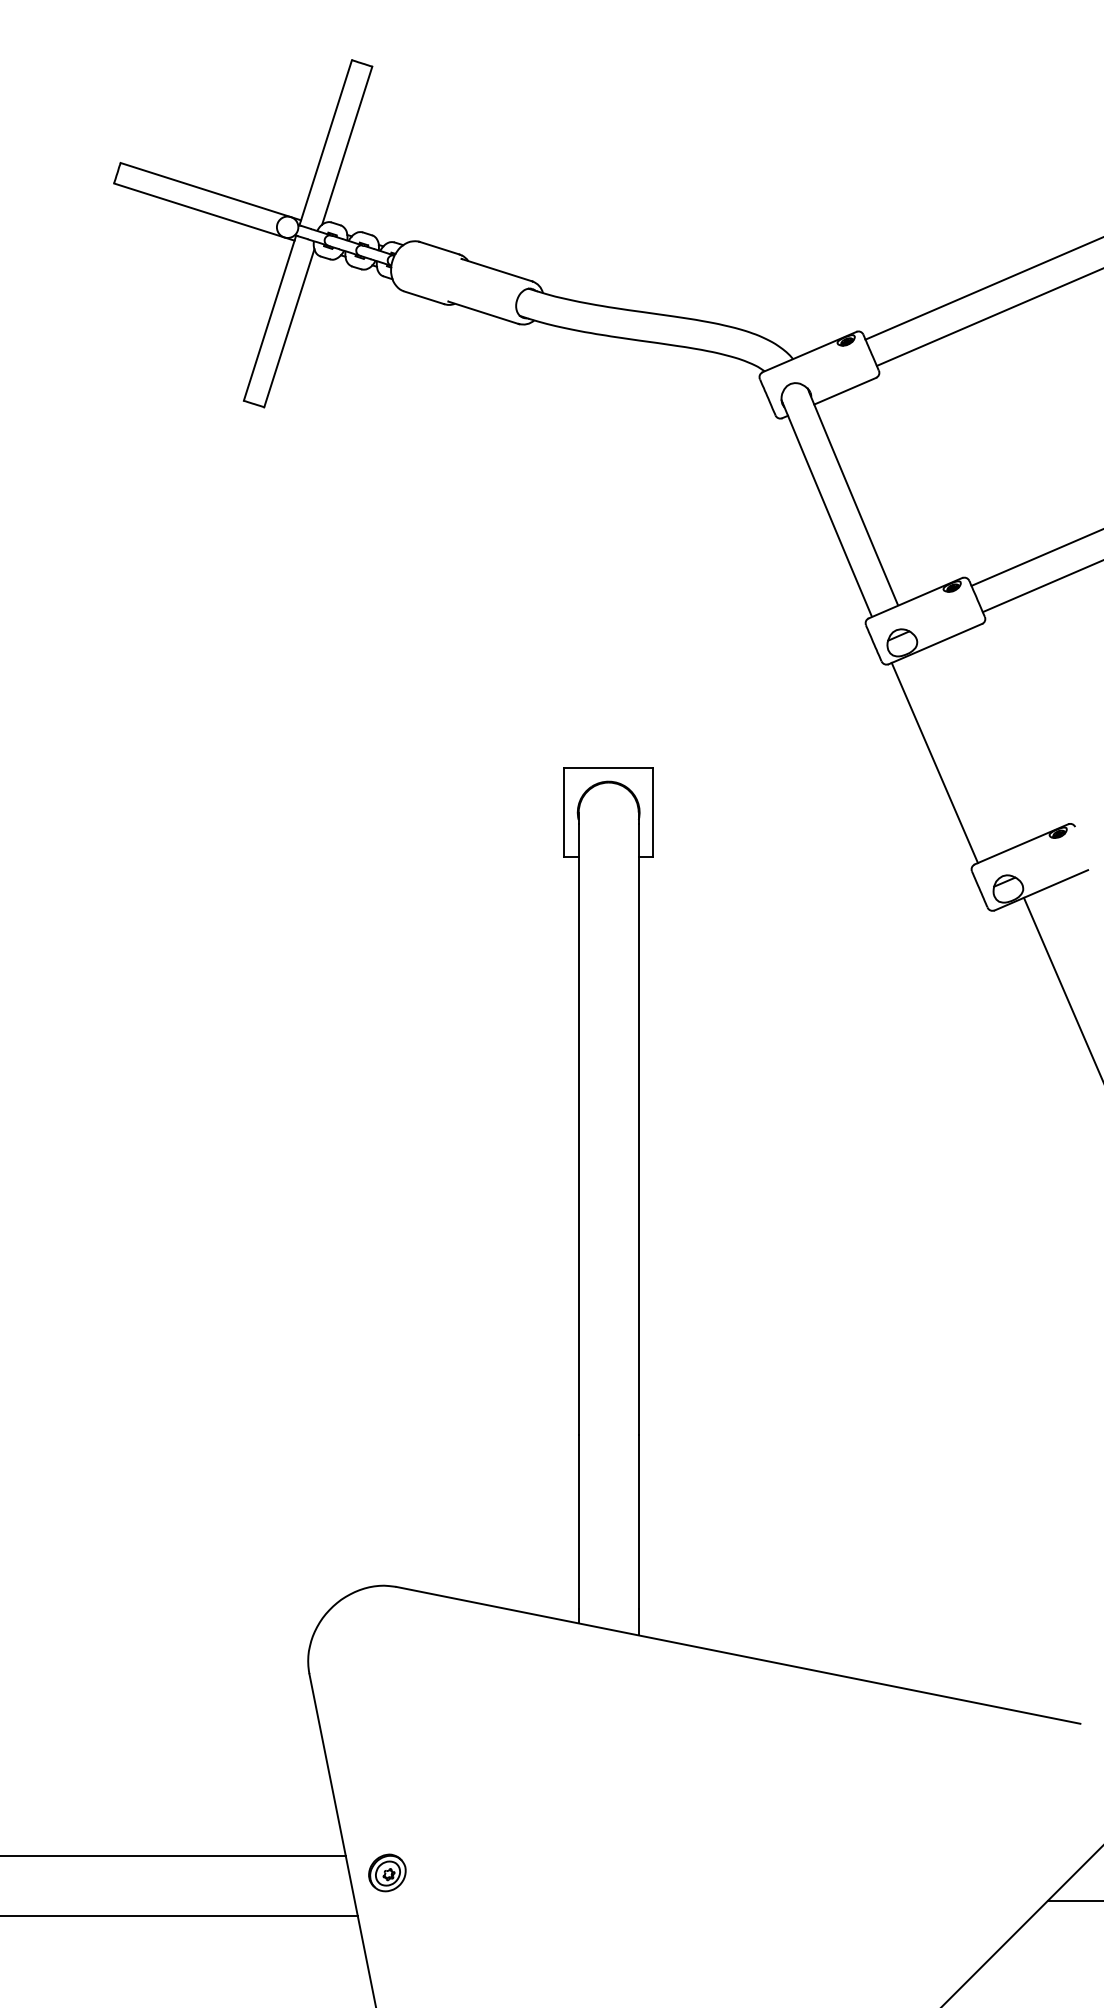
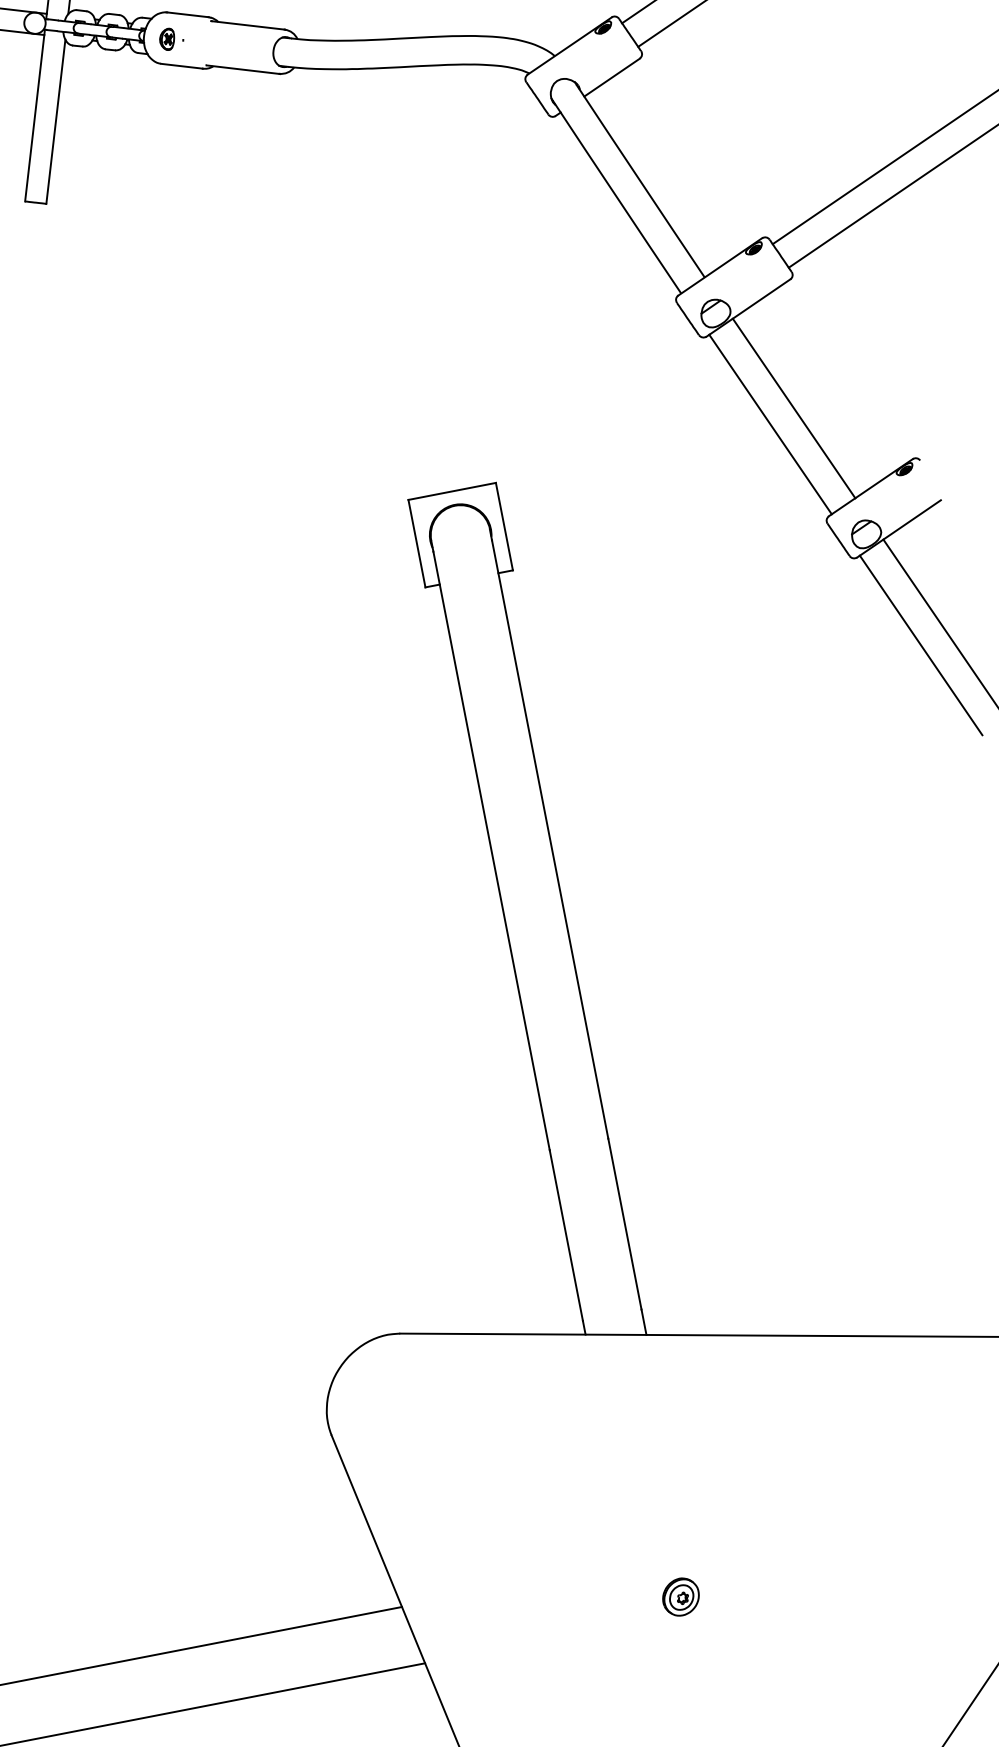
part: (418, 268) -> (170, 38), added
line: (960, 751) -> (793, 408), added
line: (1040, 1009) -> (920, 645), added
part: (387, 1872) -> (681, 1596), moved

